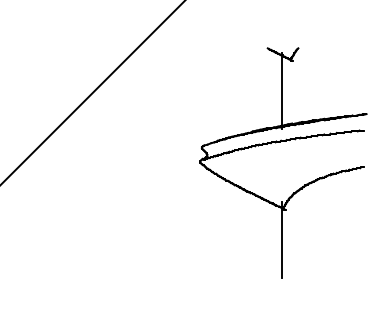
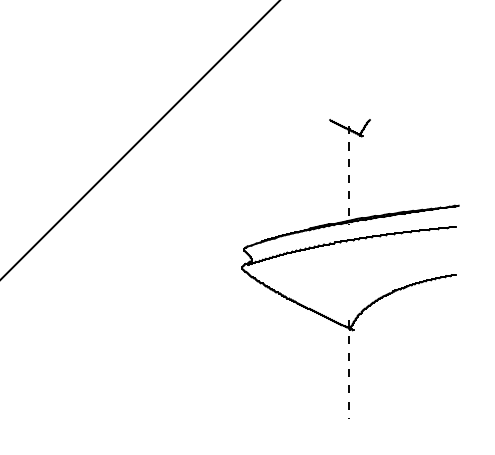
line: (281, 91) -> (348, 176), solid -> dashed
line: (281, 240) -> (348, 370), solid -> dashed

